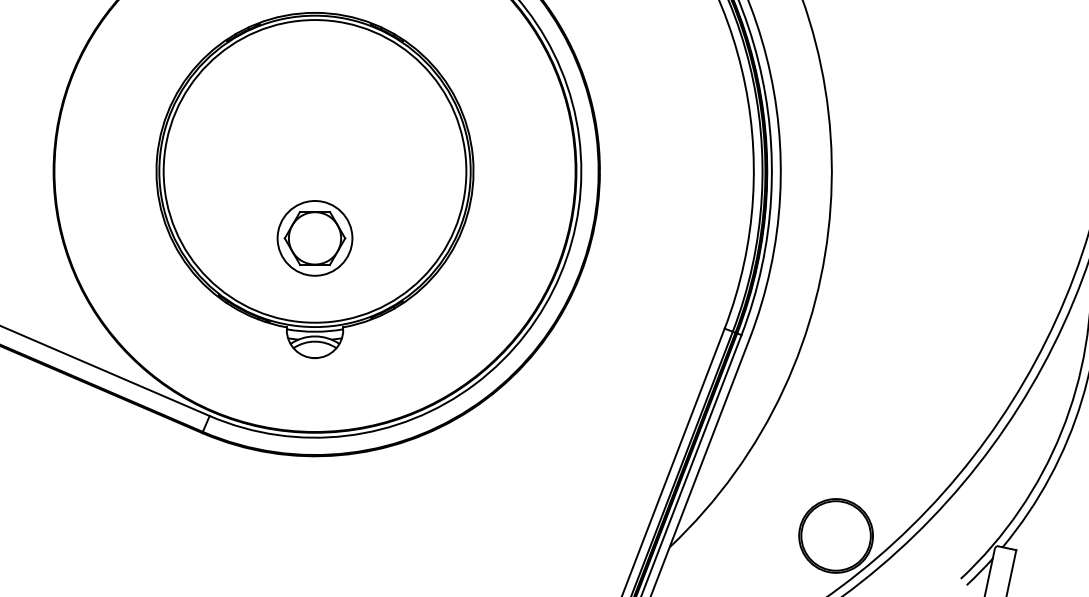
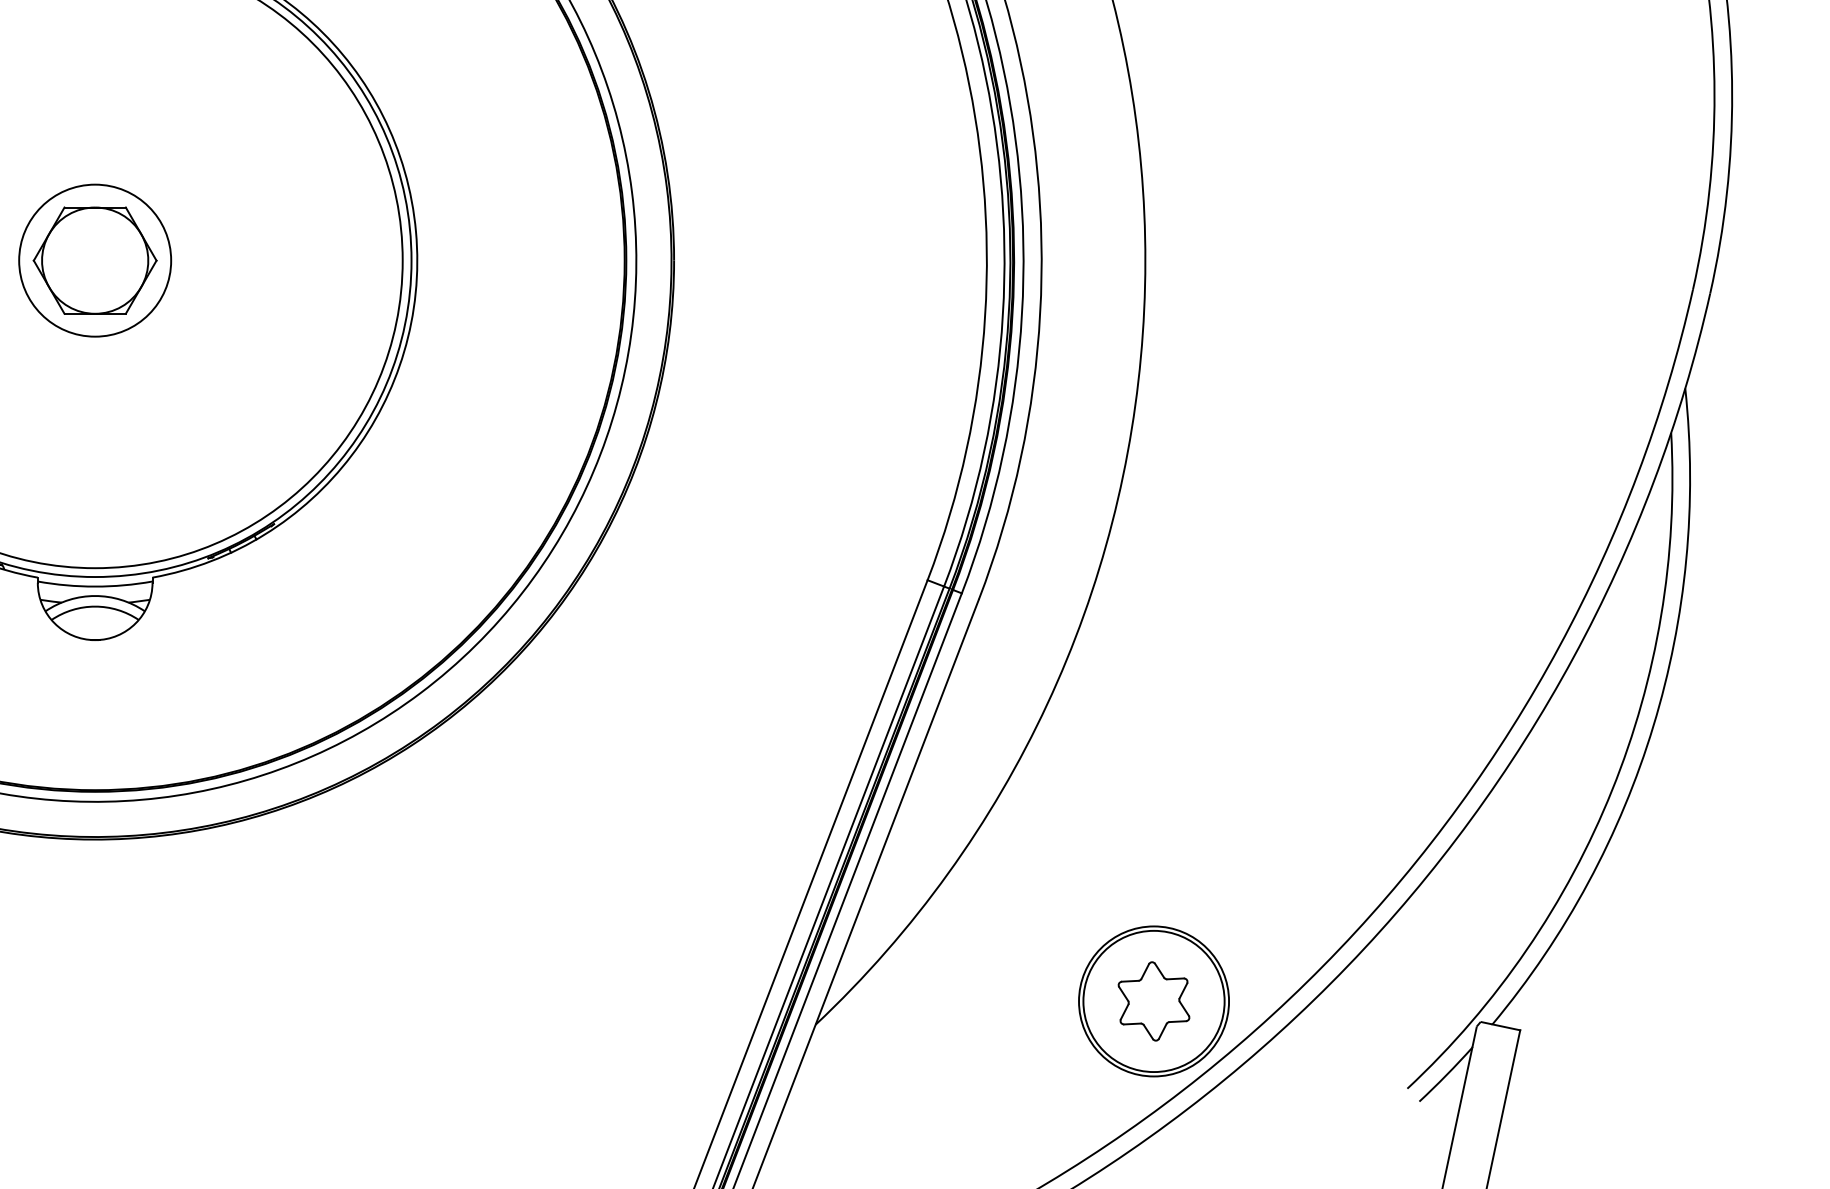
part: (314, 238) -> (94, 260), moved
part: (835, 535) -> (1152, 1000), added

